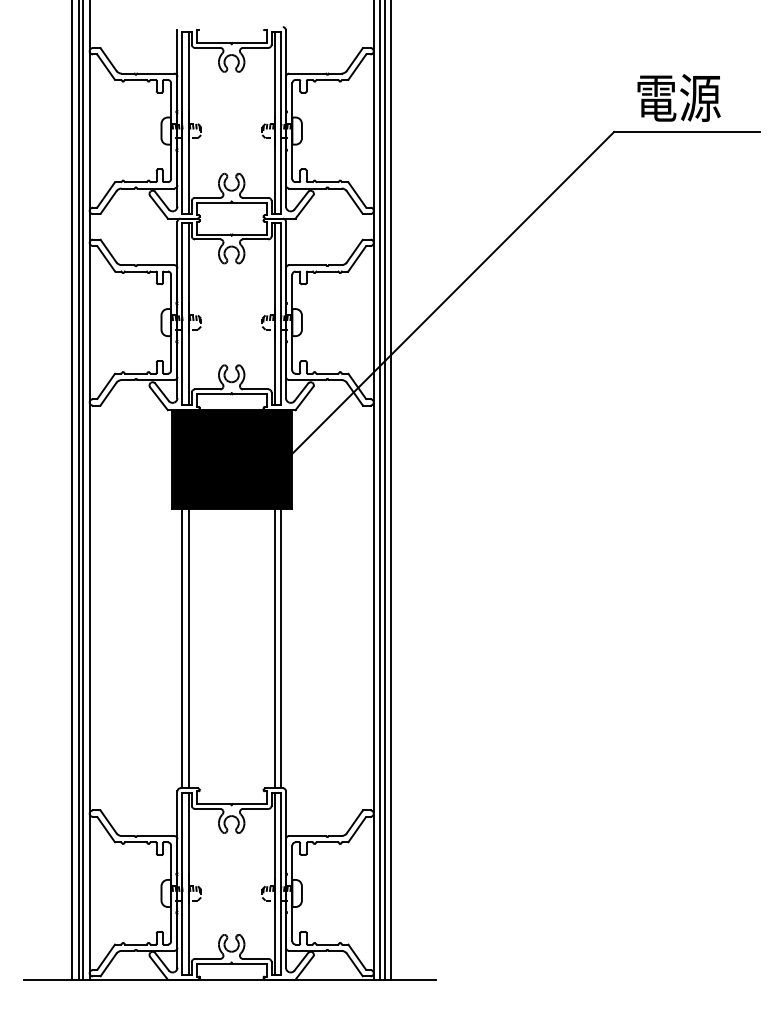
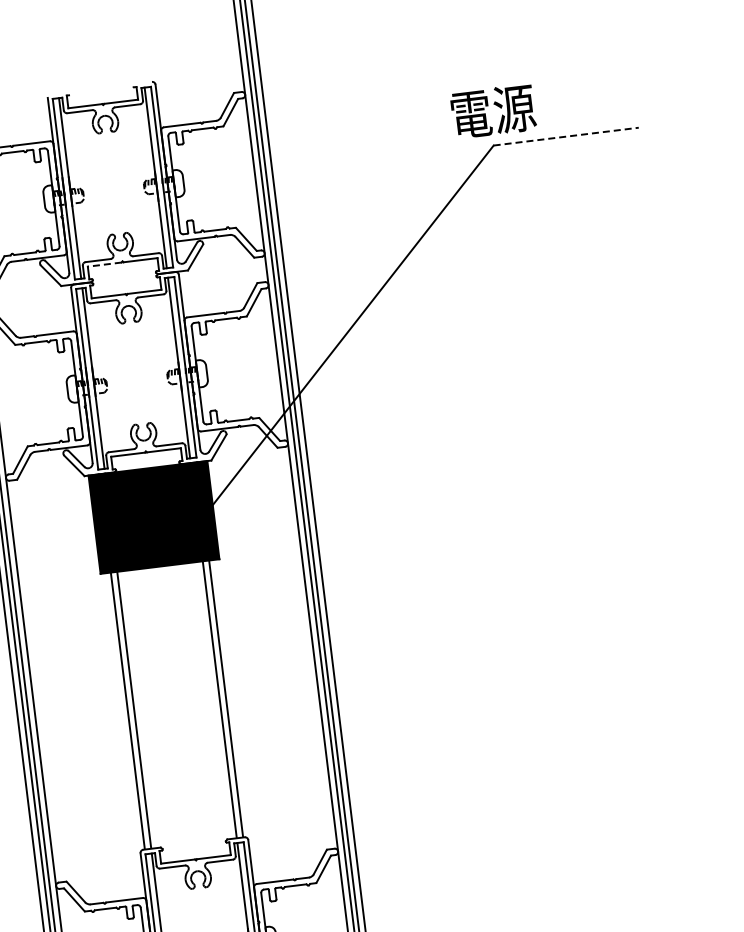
text: (678, 97) -> (492, 110), moved
line: (687, 131) -> (566, 136), solid -> dashed
line: (213, 202) -> (104, 264), solid -> dashed

